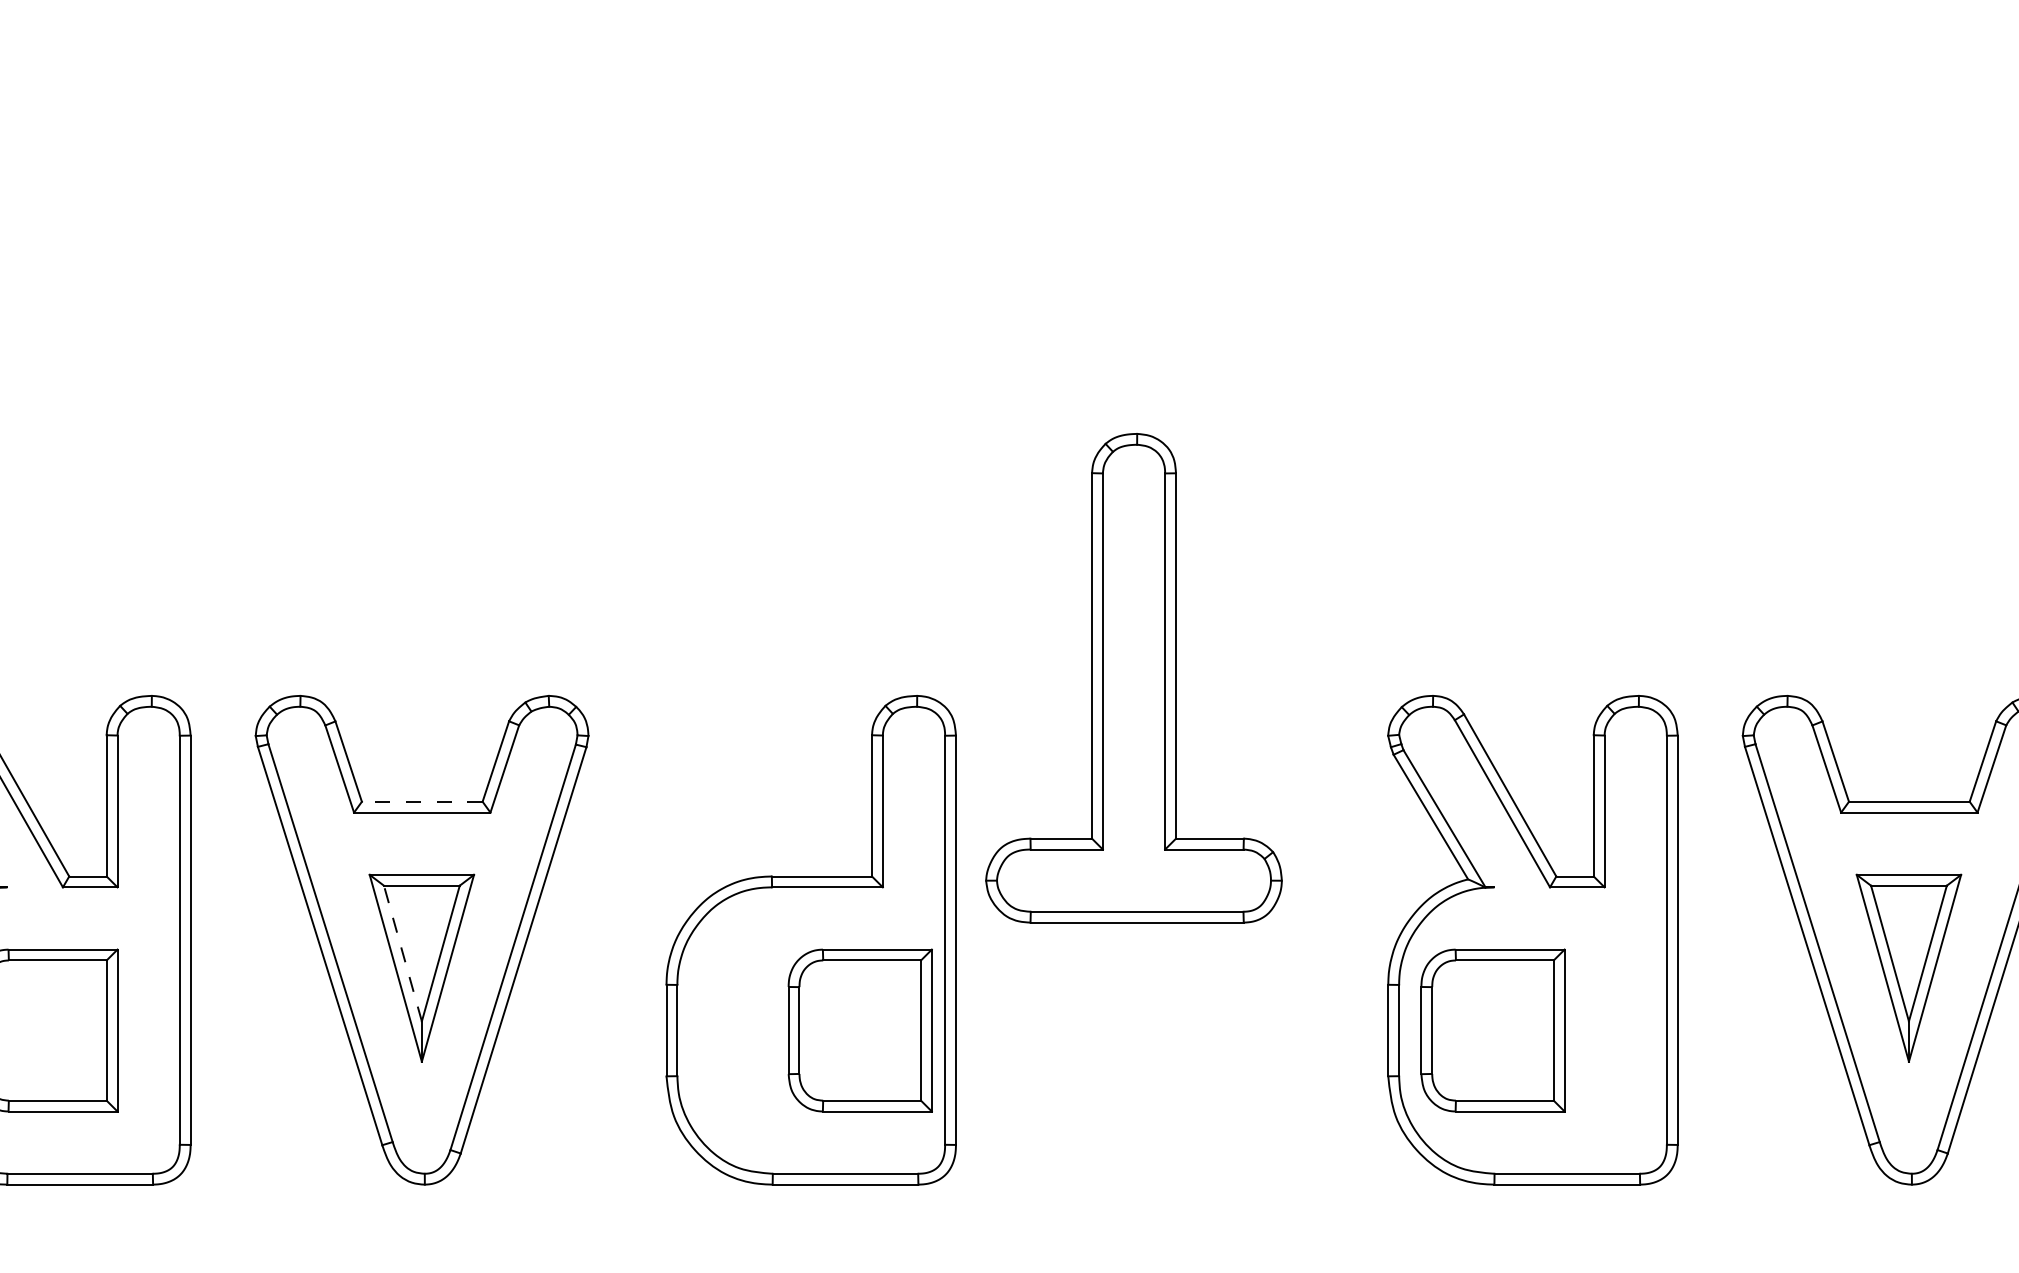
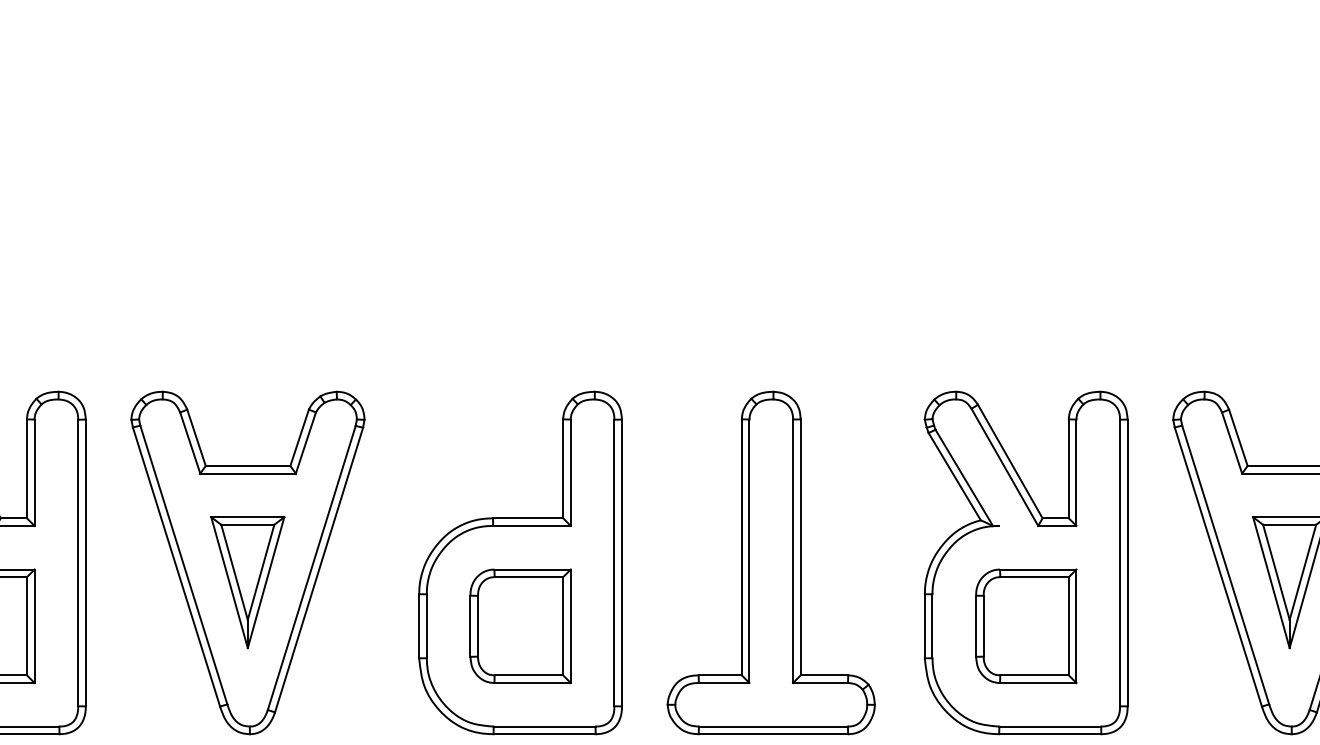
part: (1133, 678) -> (770, 563), moved
line: (421, 801) -> (247, 465), dashed -> solid
line: (402, 953) -> (234, 572), dashed -> solid
part: (859, 1030) -> (520, 626), moved
part: (1492, 1030) -> (1025, 626), moved

